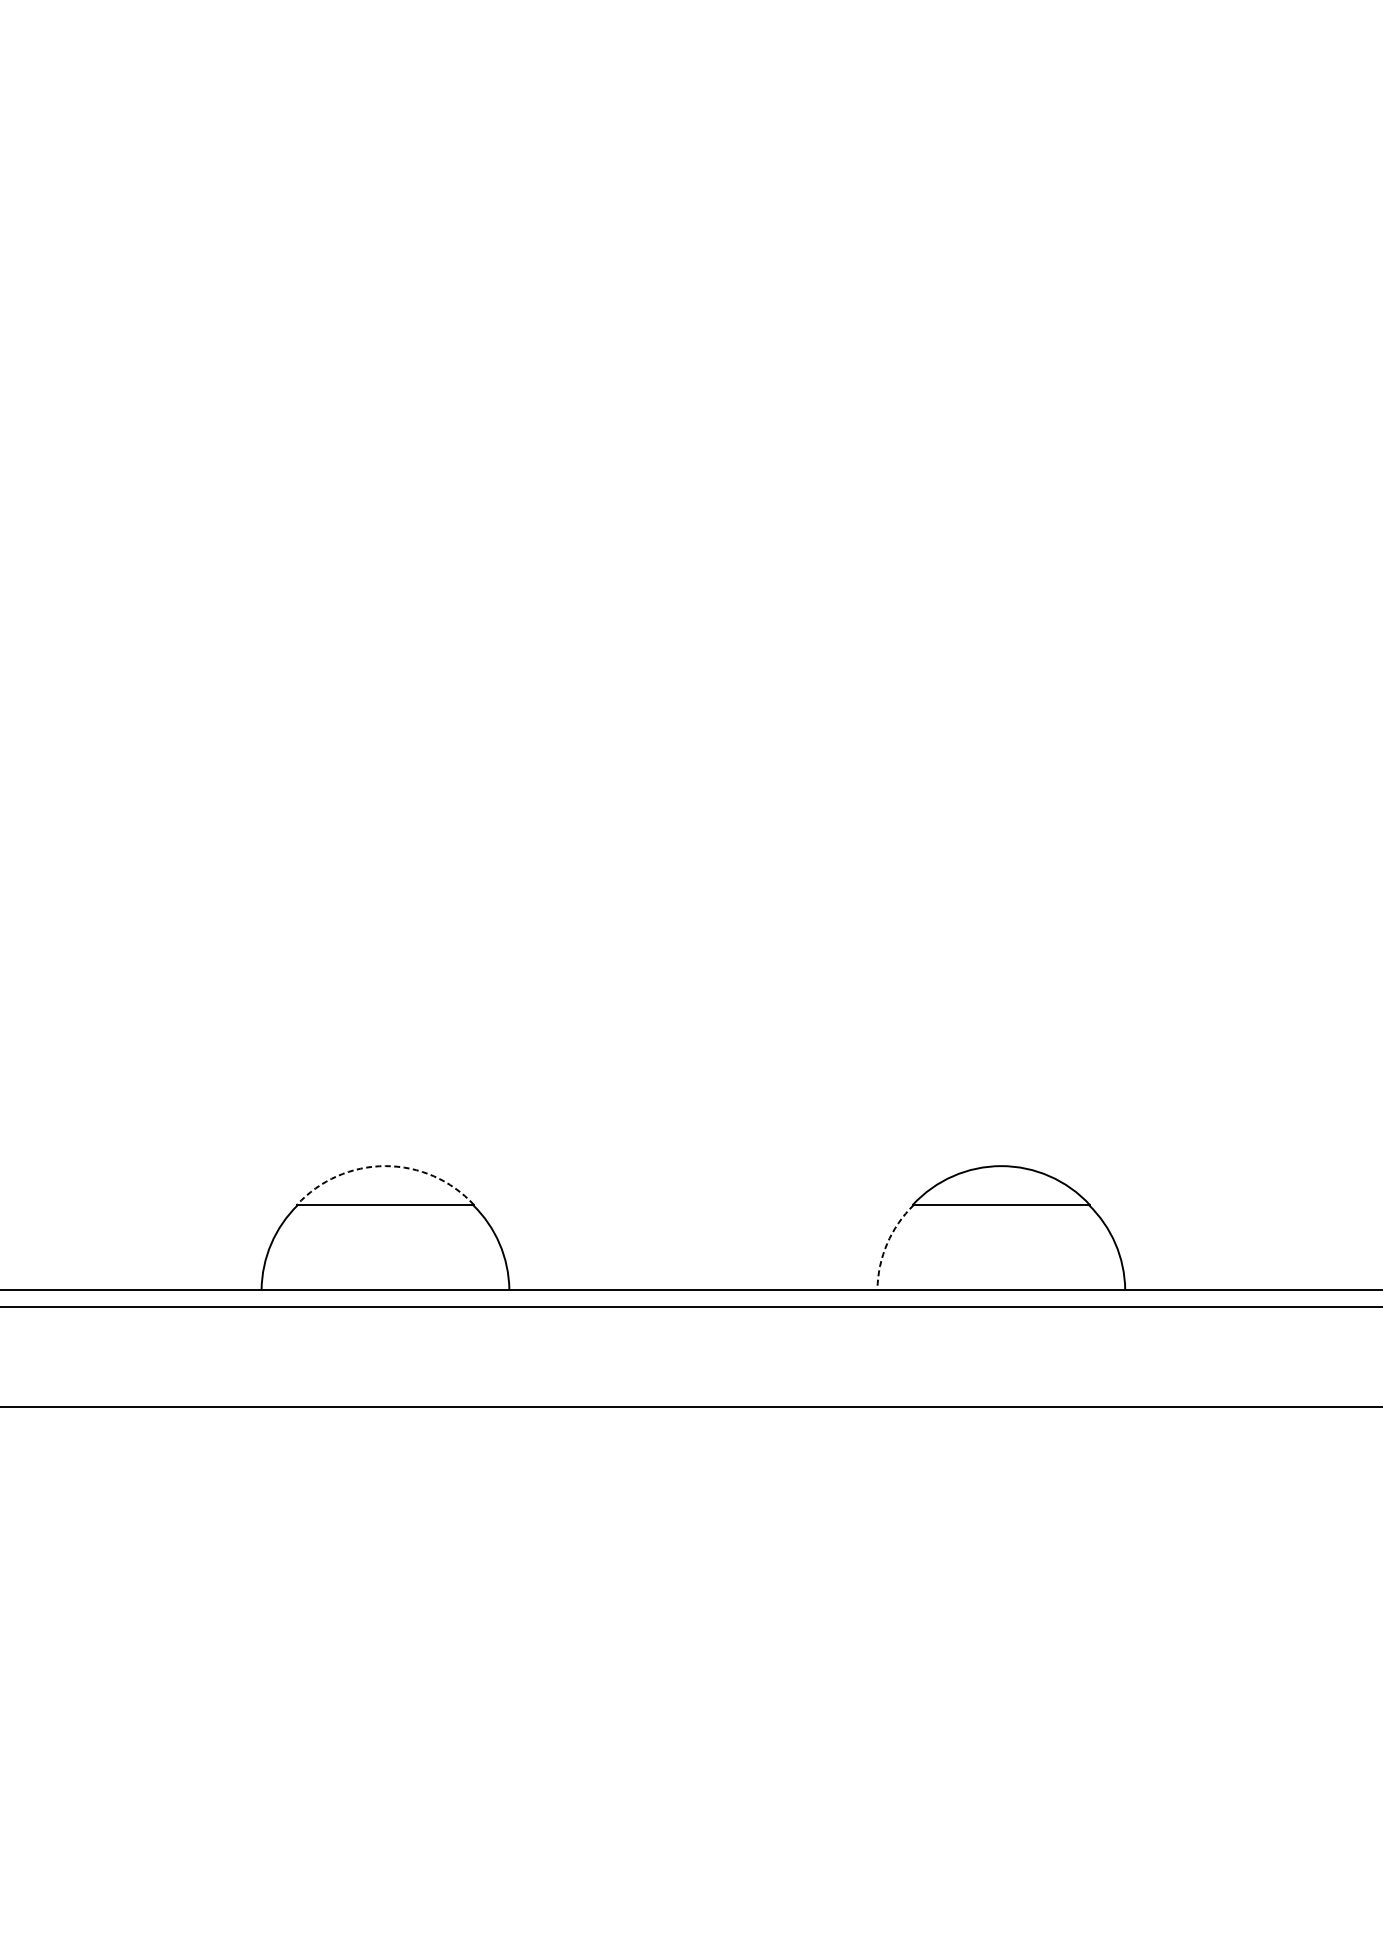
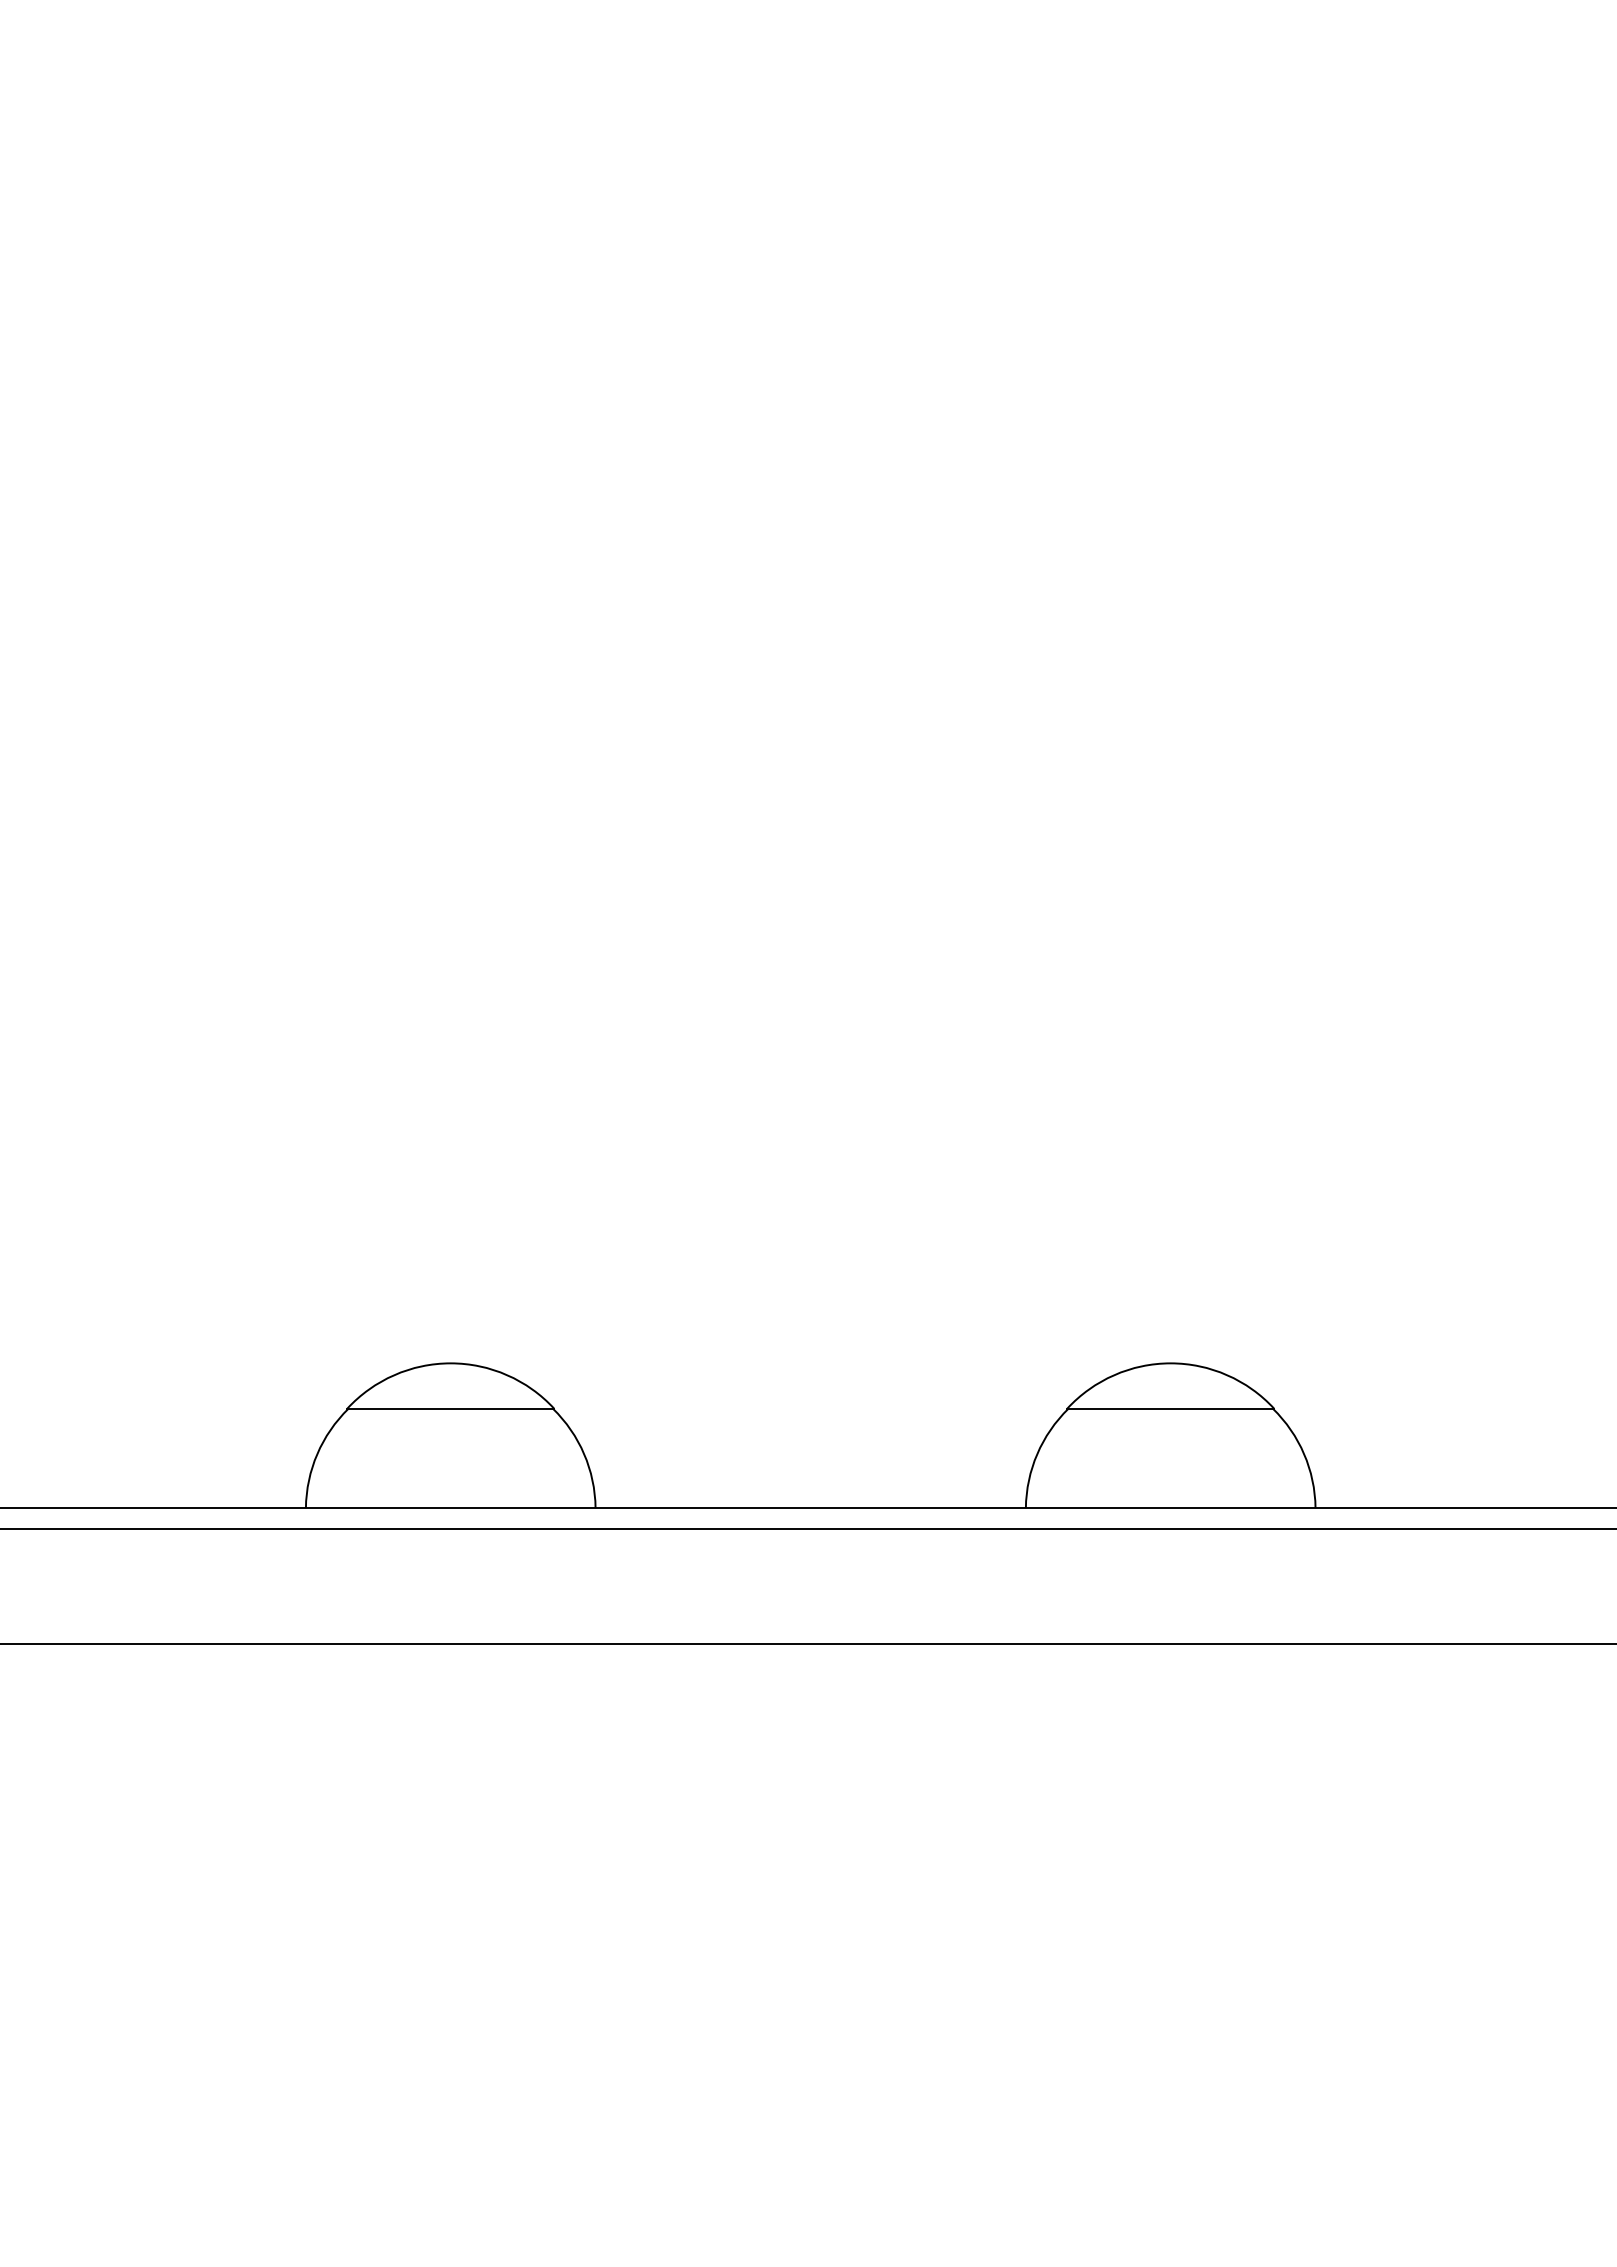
arc: (385, 1166) -> (450, 1363), dashed -> solid
arc: (887, 1244) -> (1037, 1454), dashed -> solid

